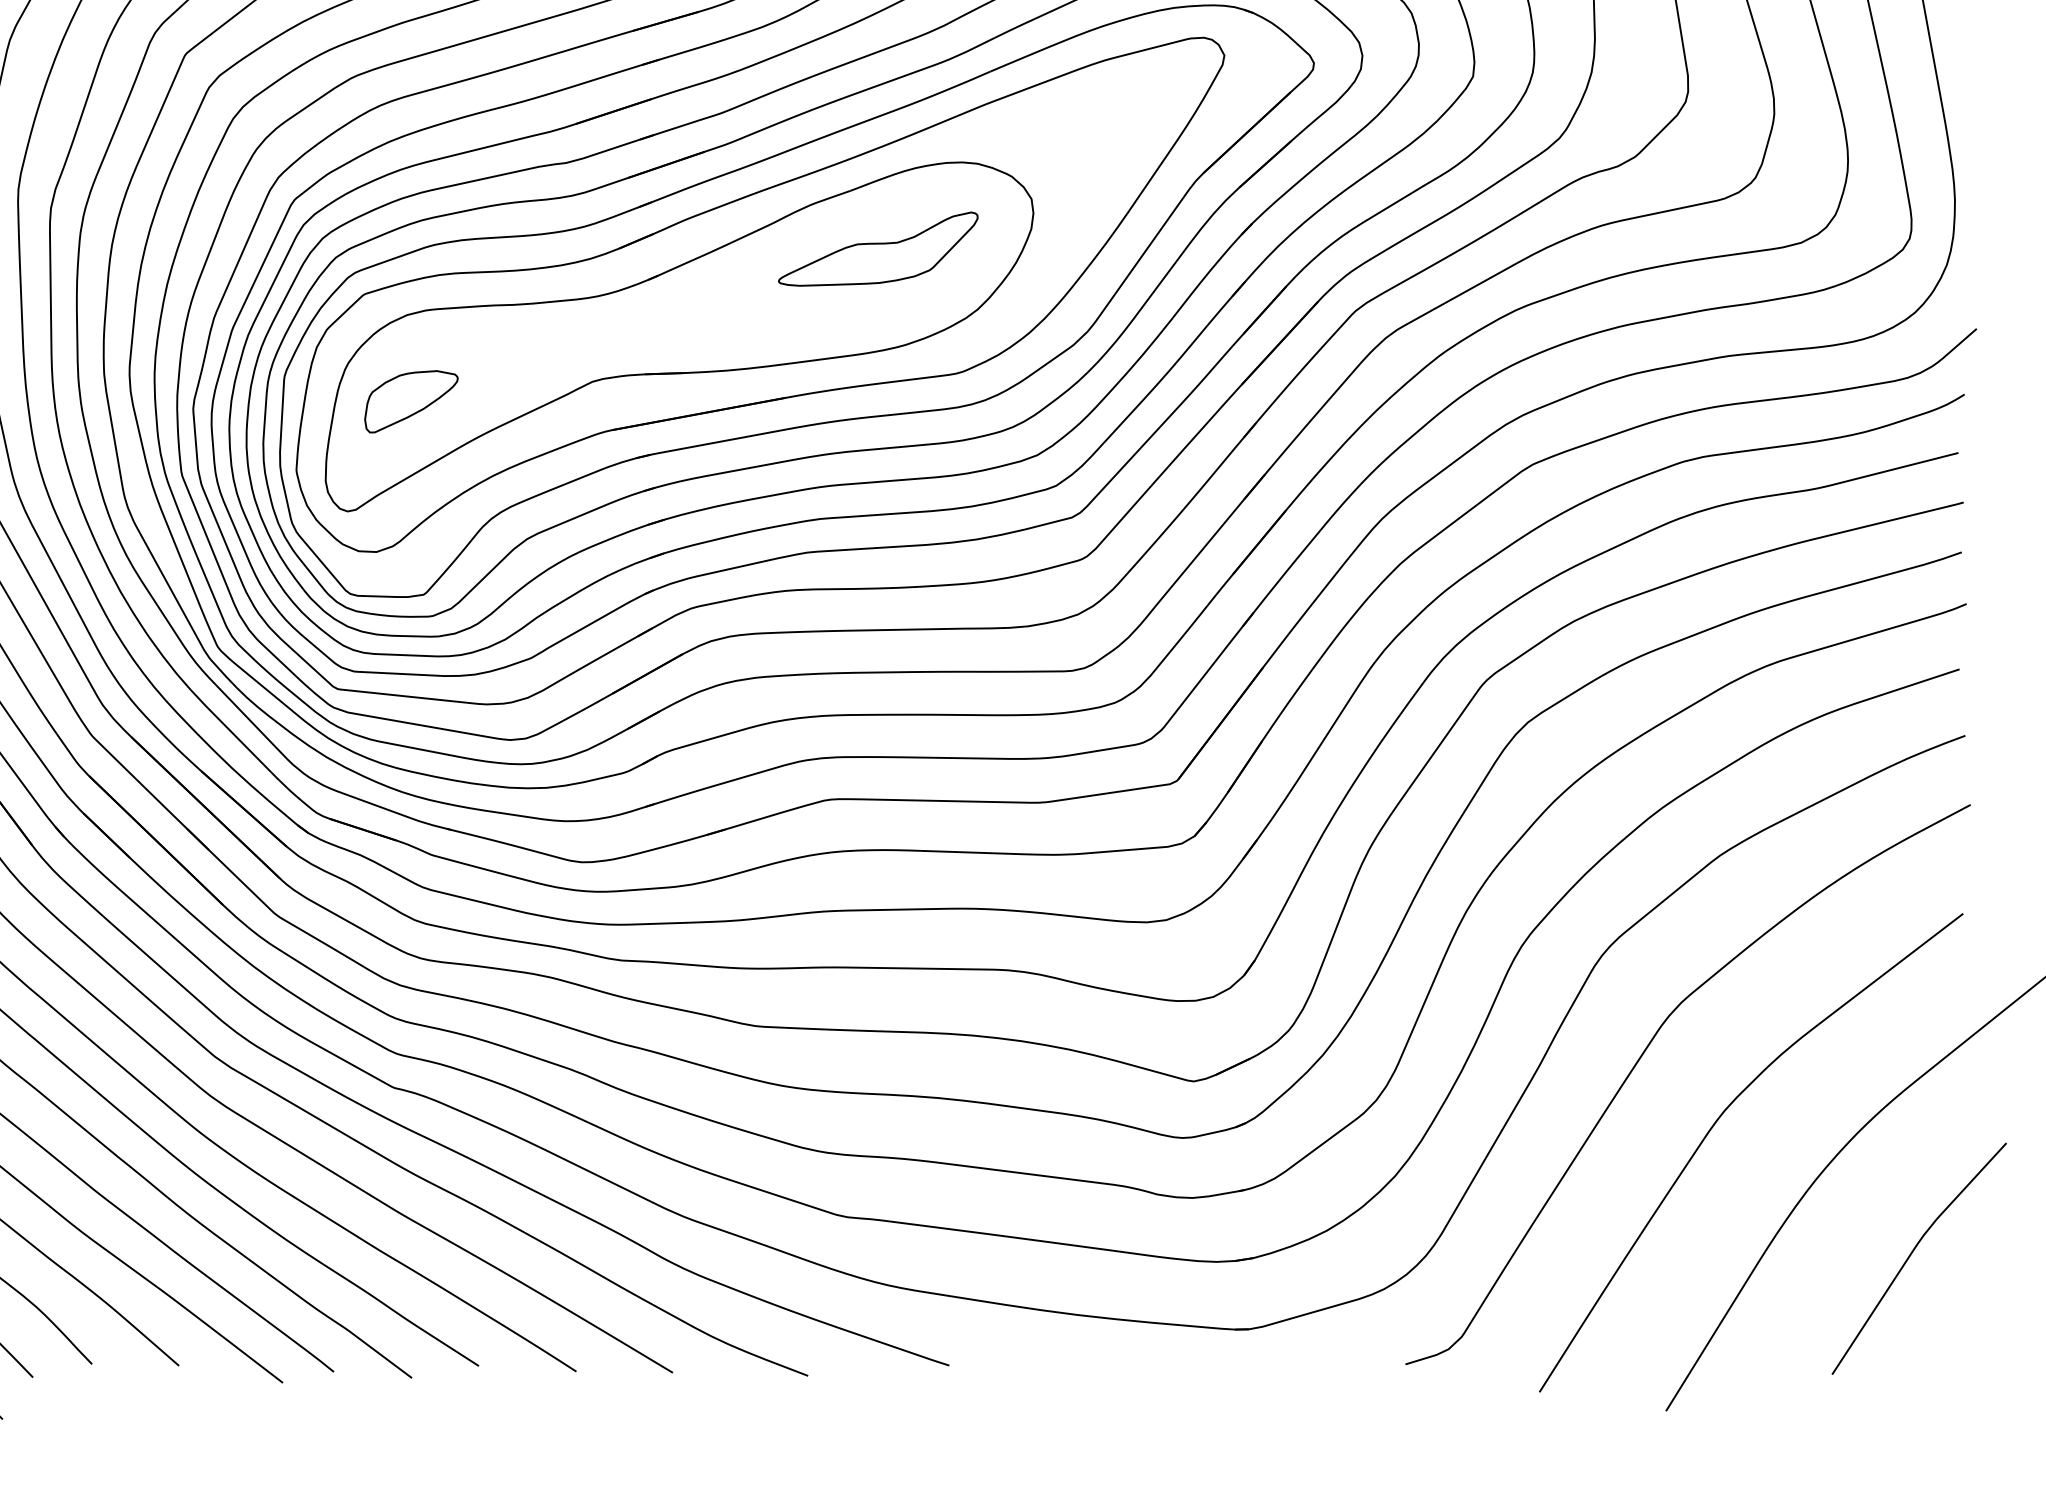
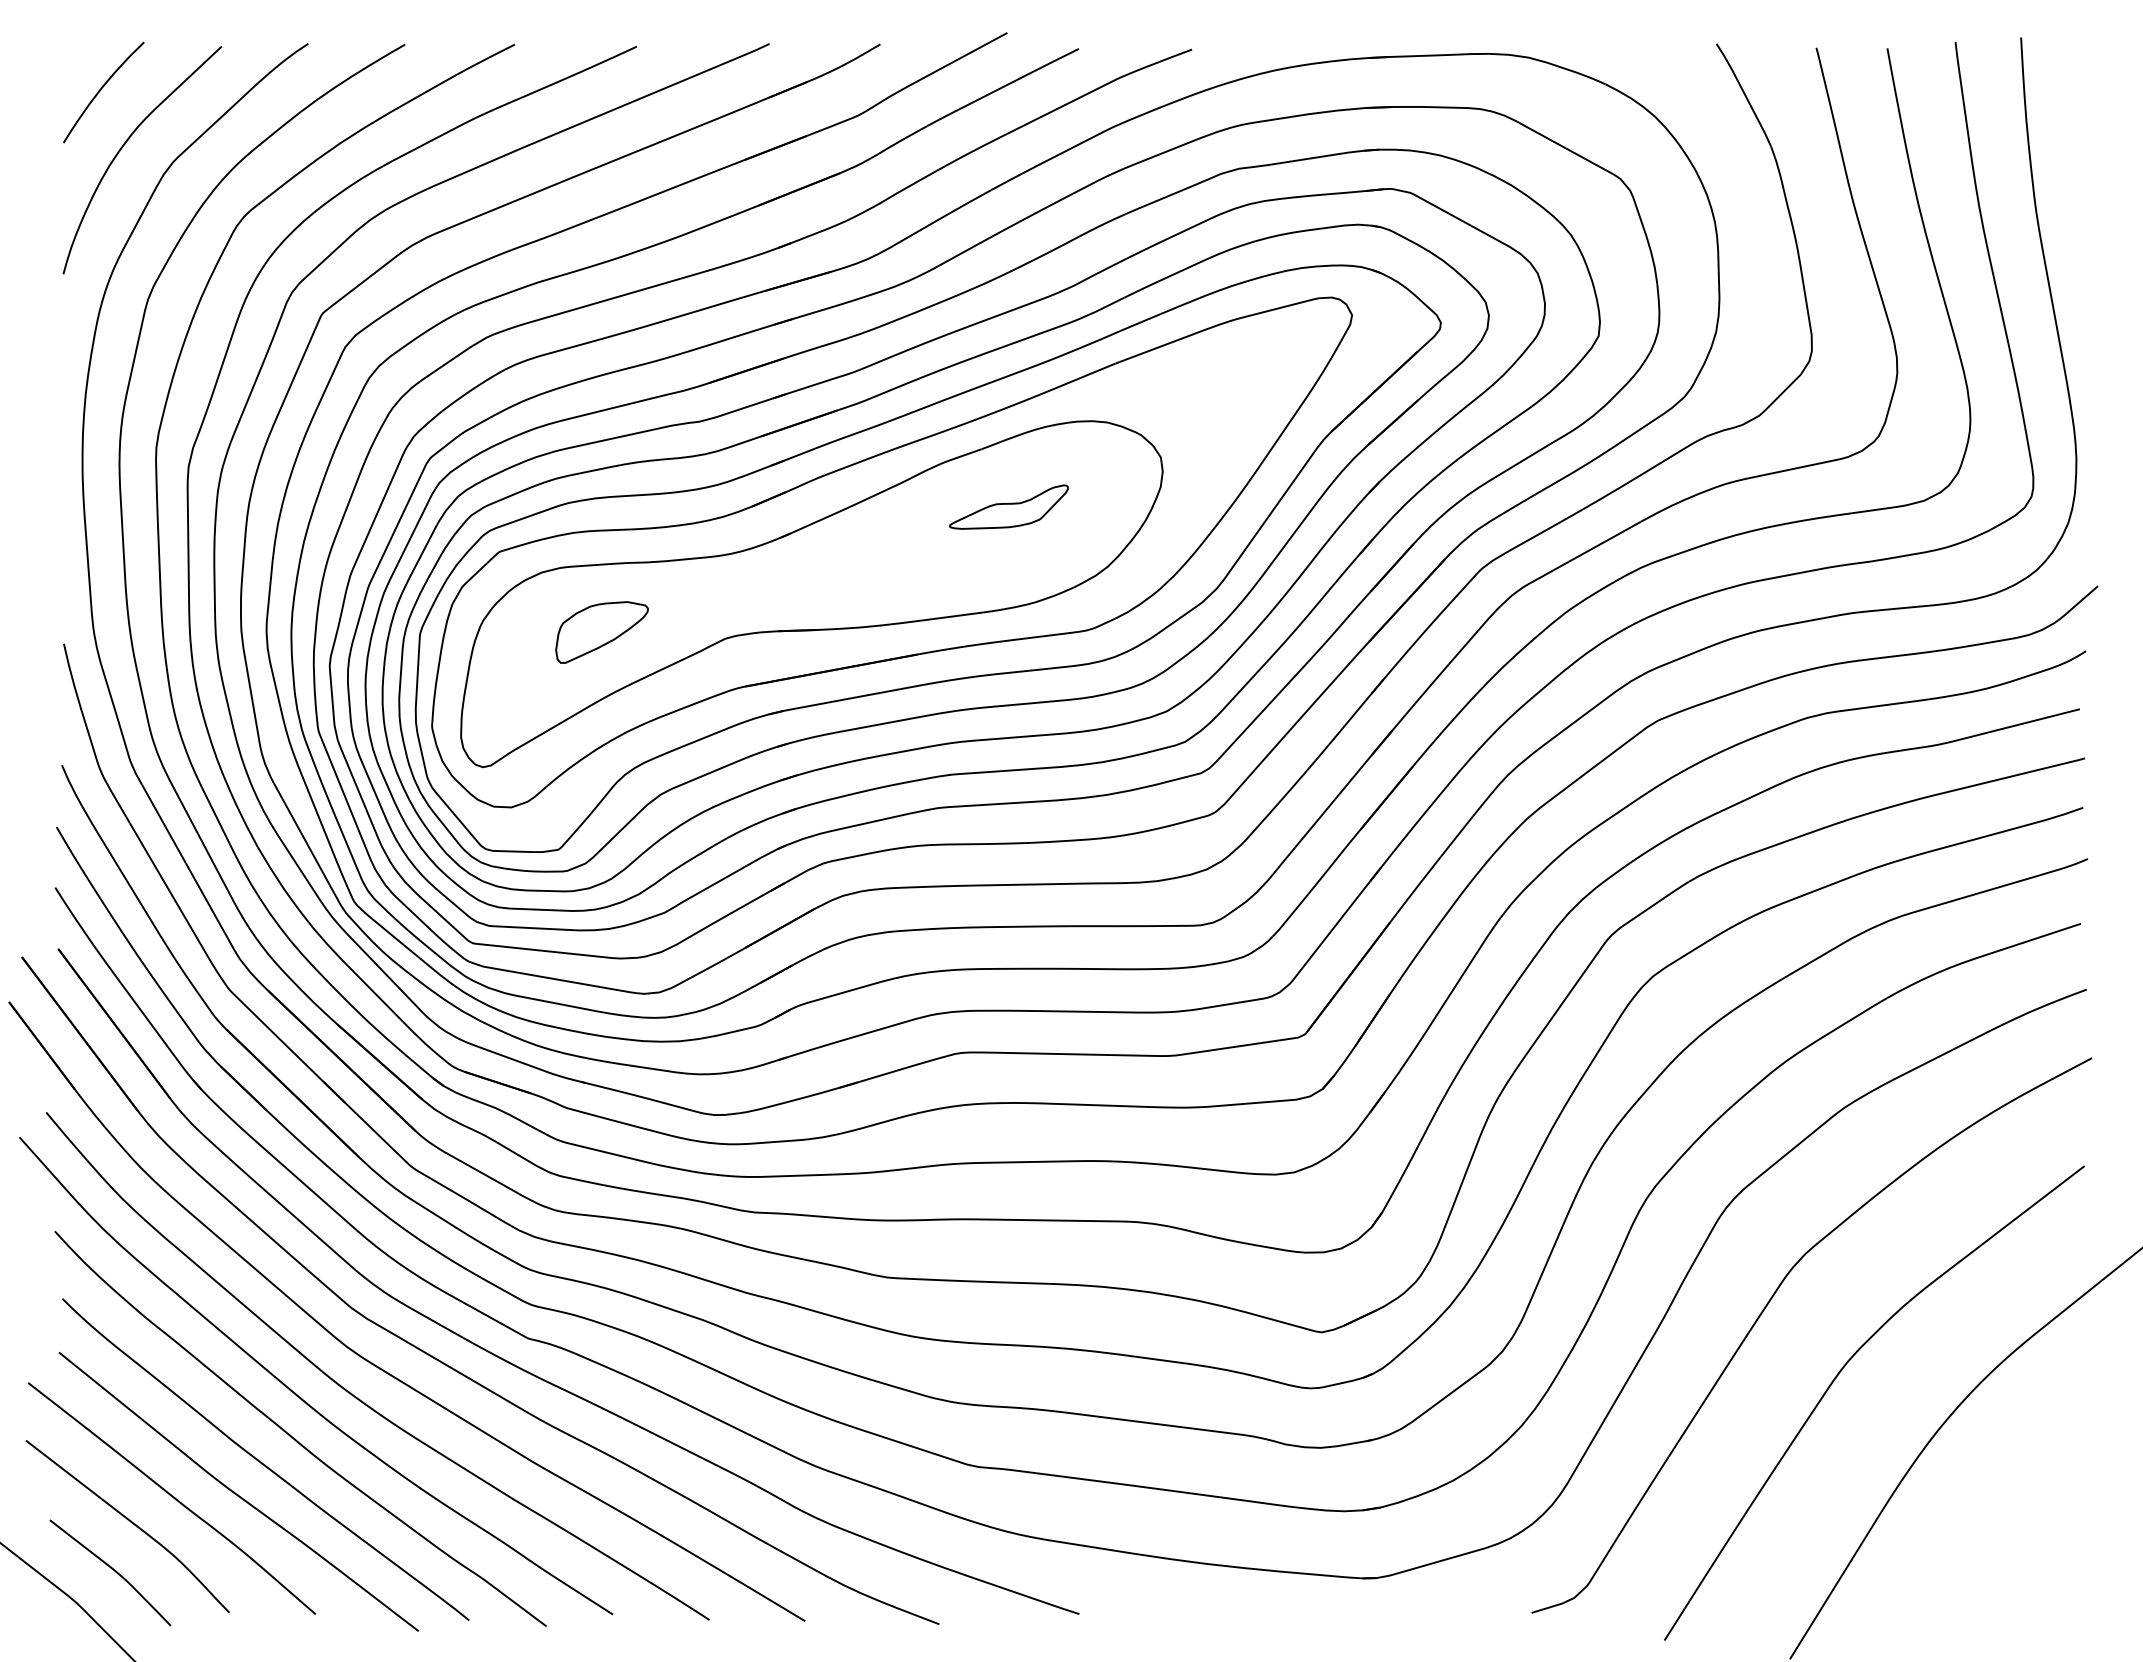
part: (877, 248) -> (1008, 506), size x0.6
part: (410, 401) -> (601, 632), moved
curve: (1911, 1255) -> (2033, 1504), removed

